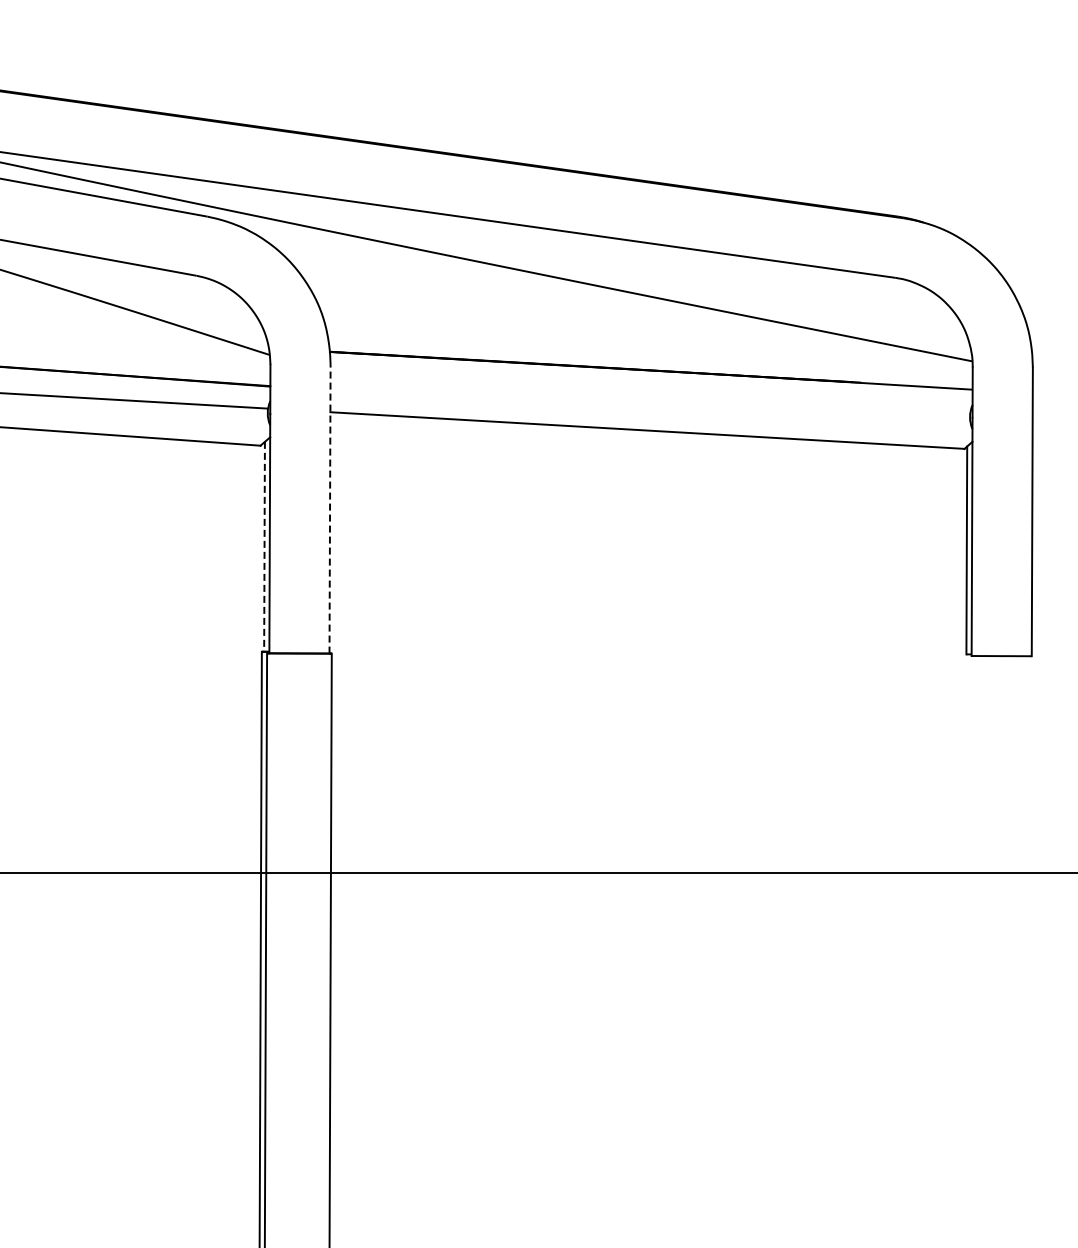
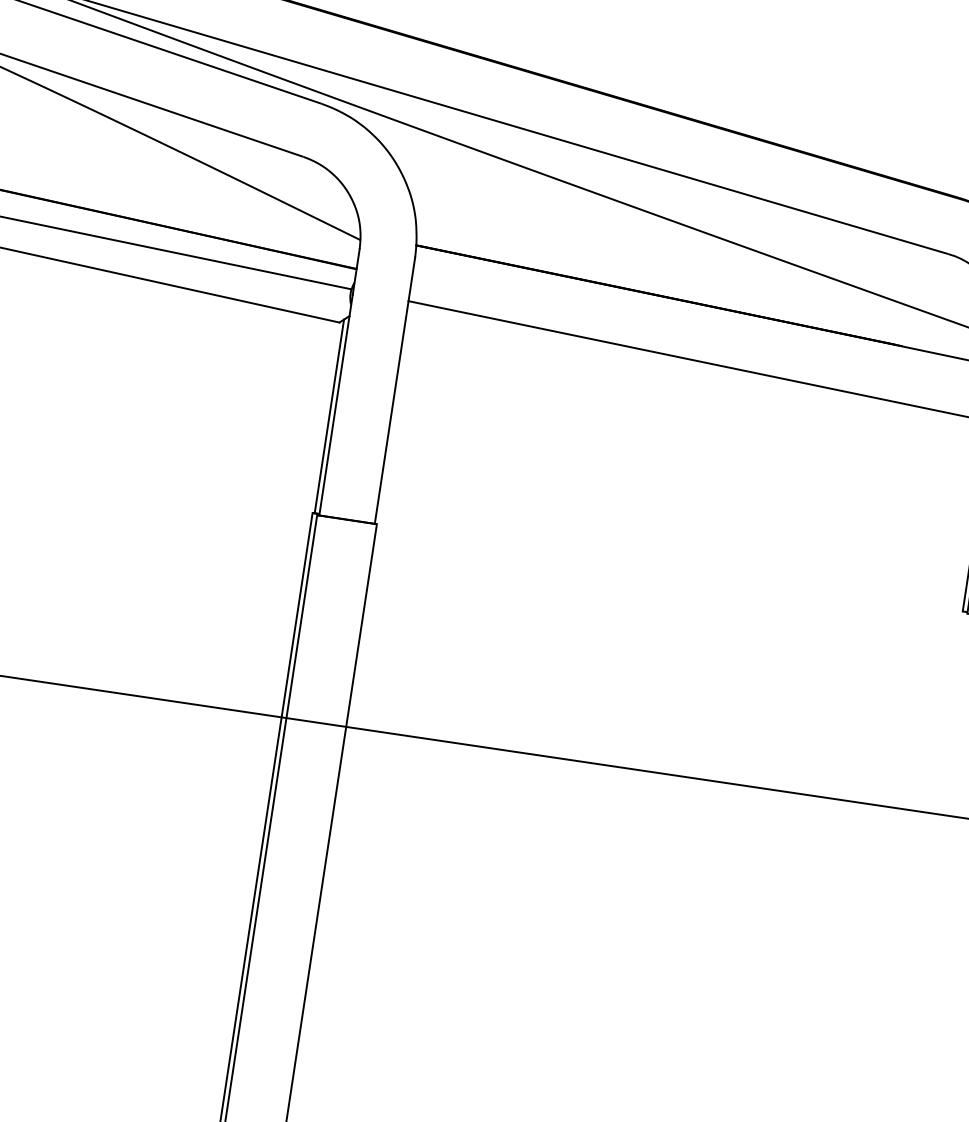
line: (330, 508) -> (395, 390), dashed -> solid
line: (264, 546) -> (329, 416), dashed -> solid

